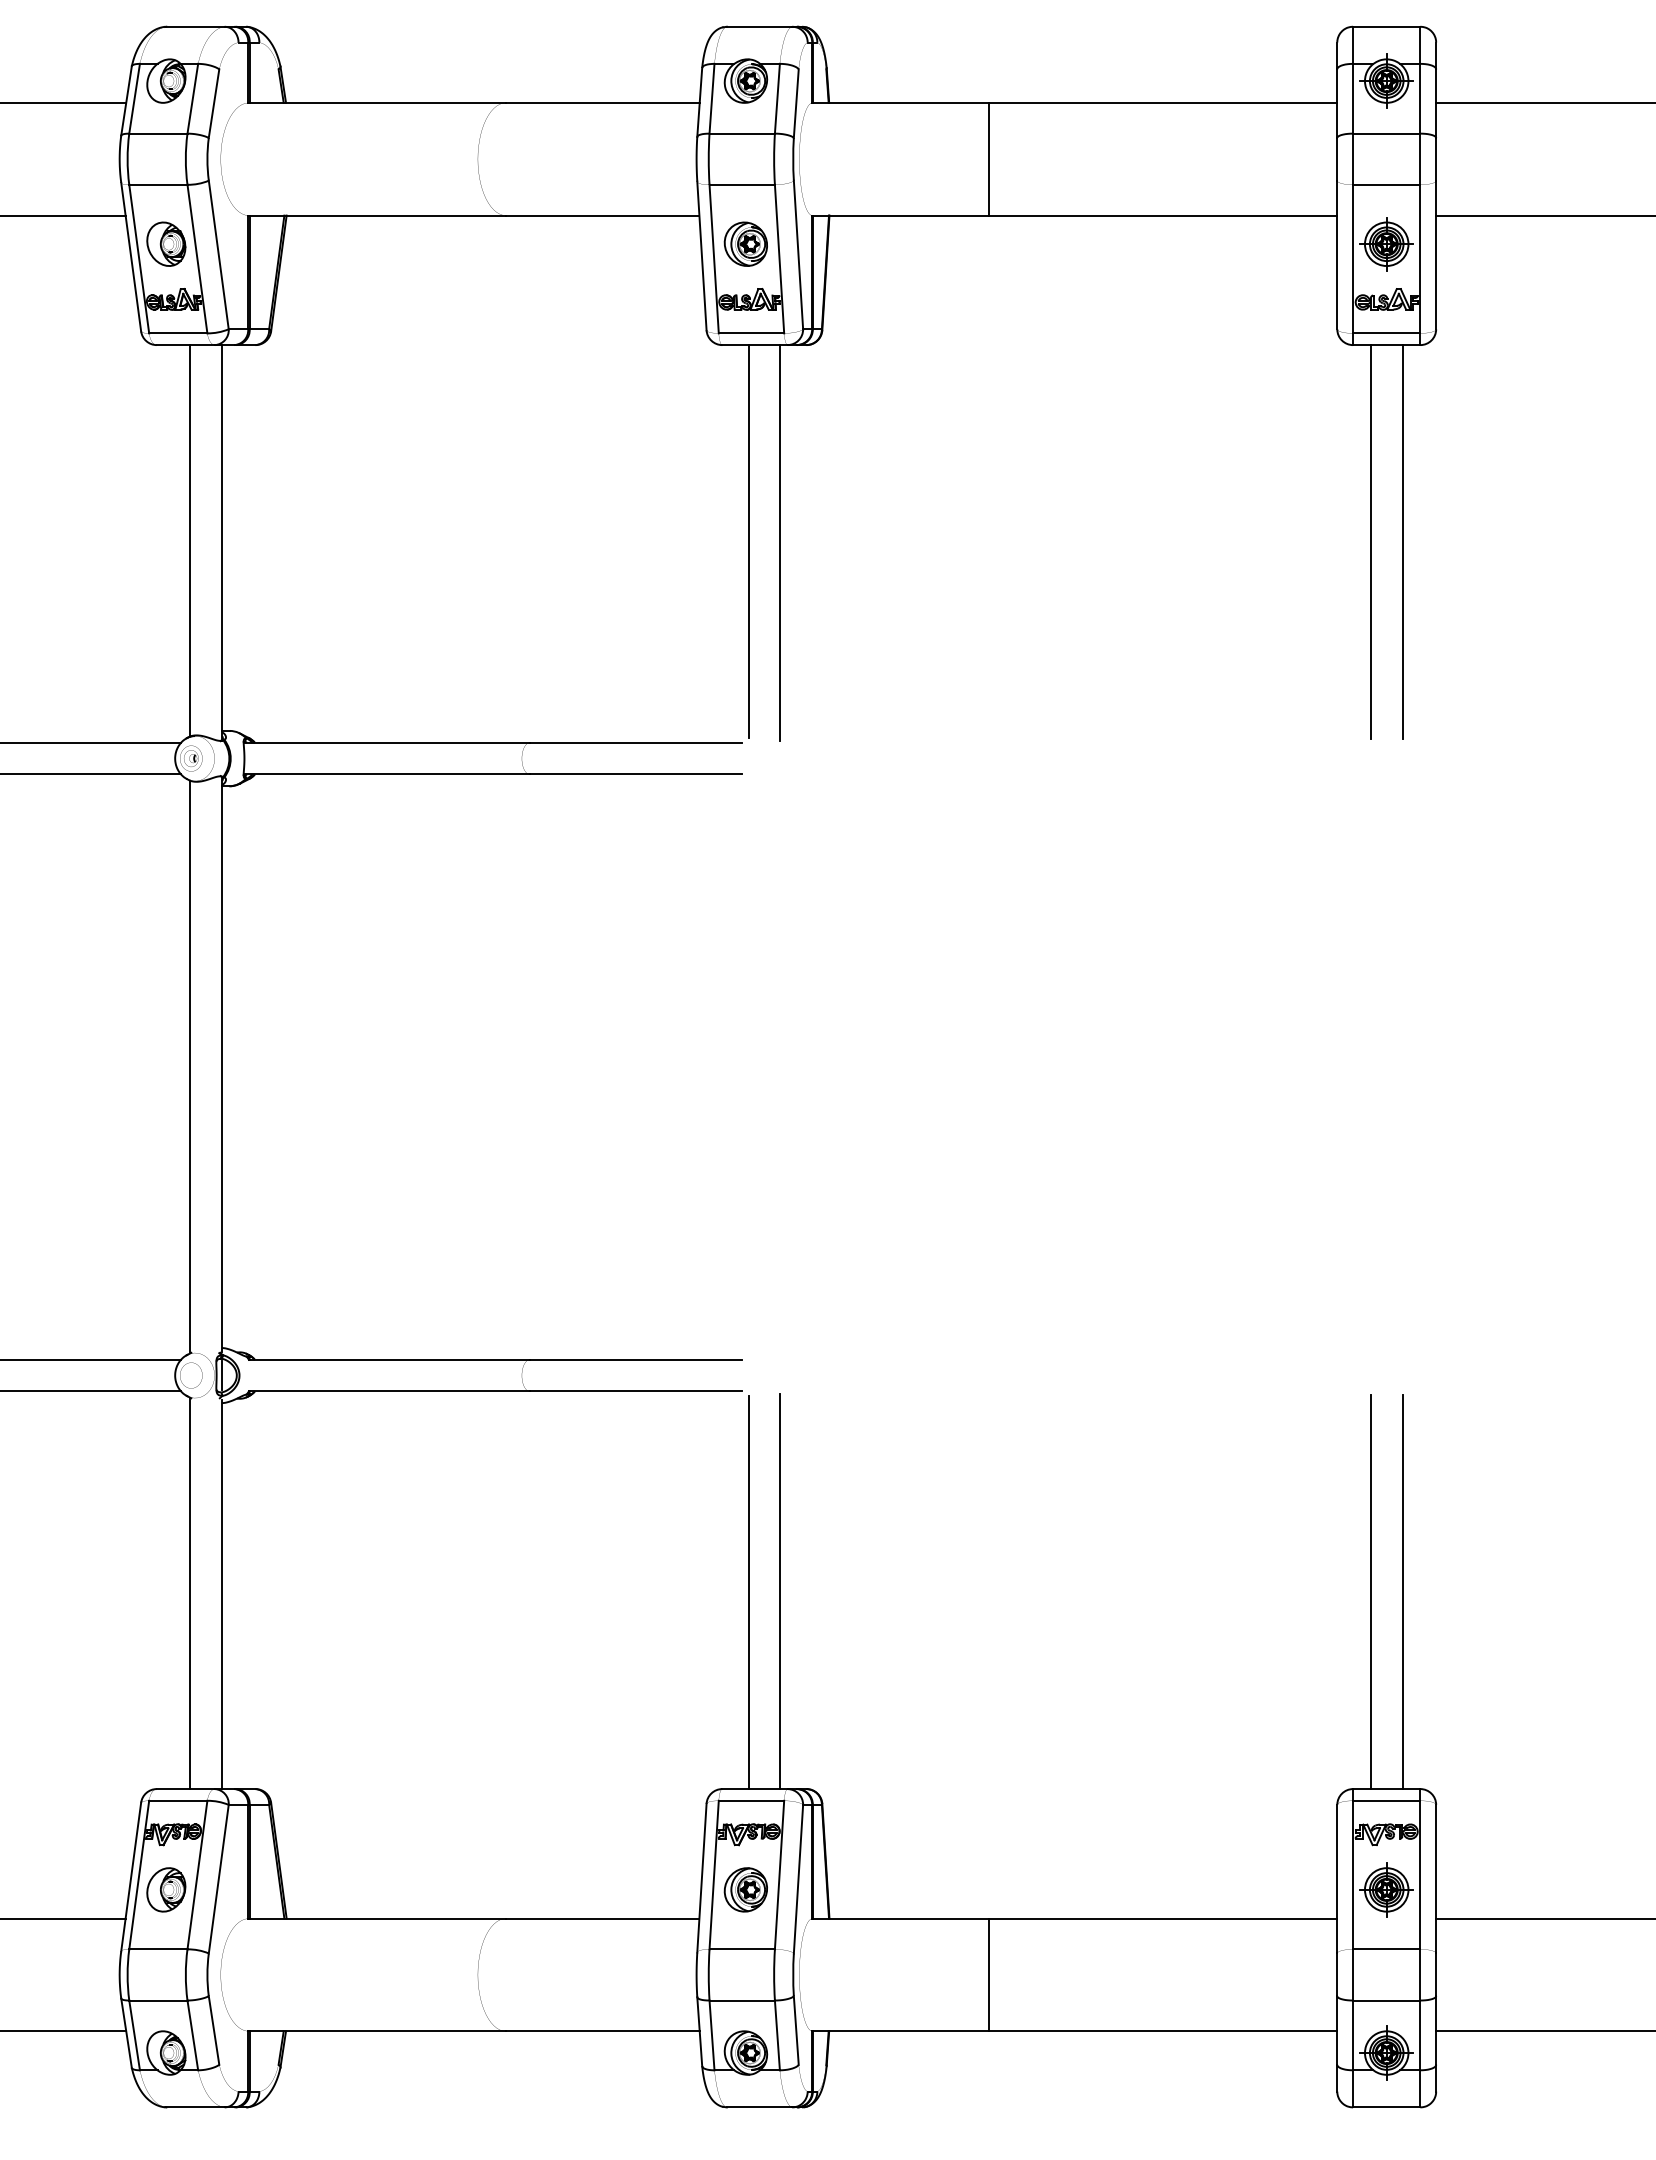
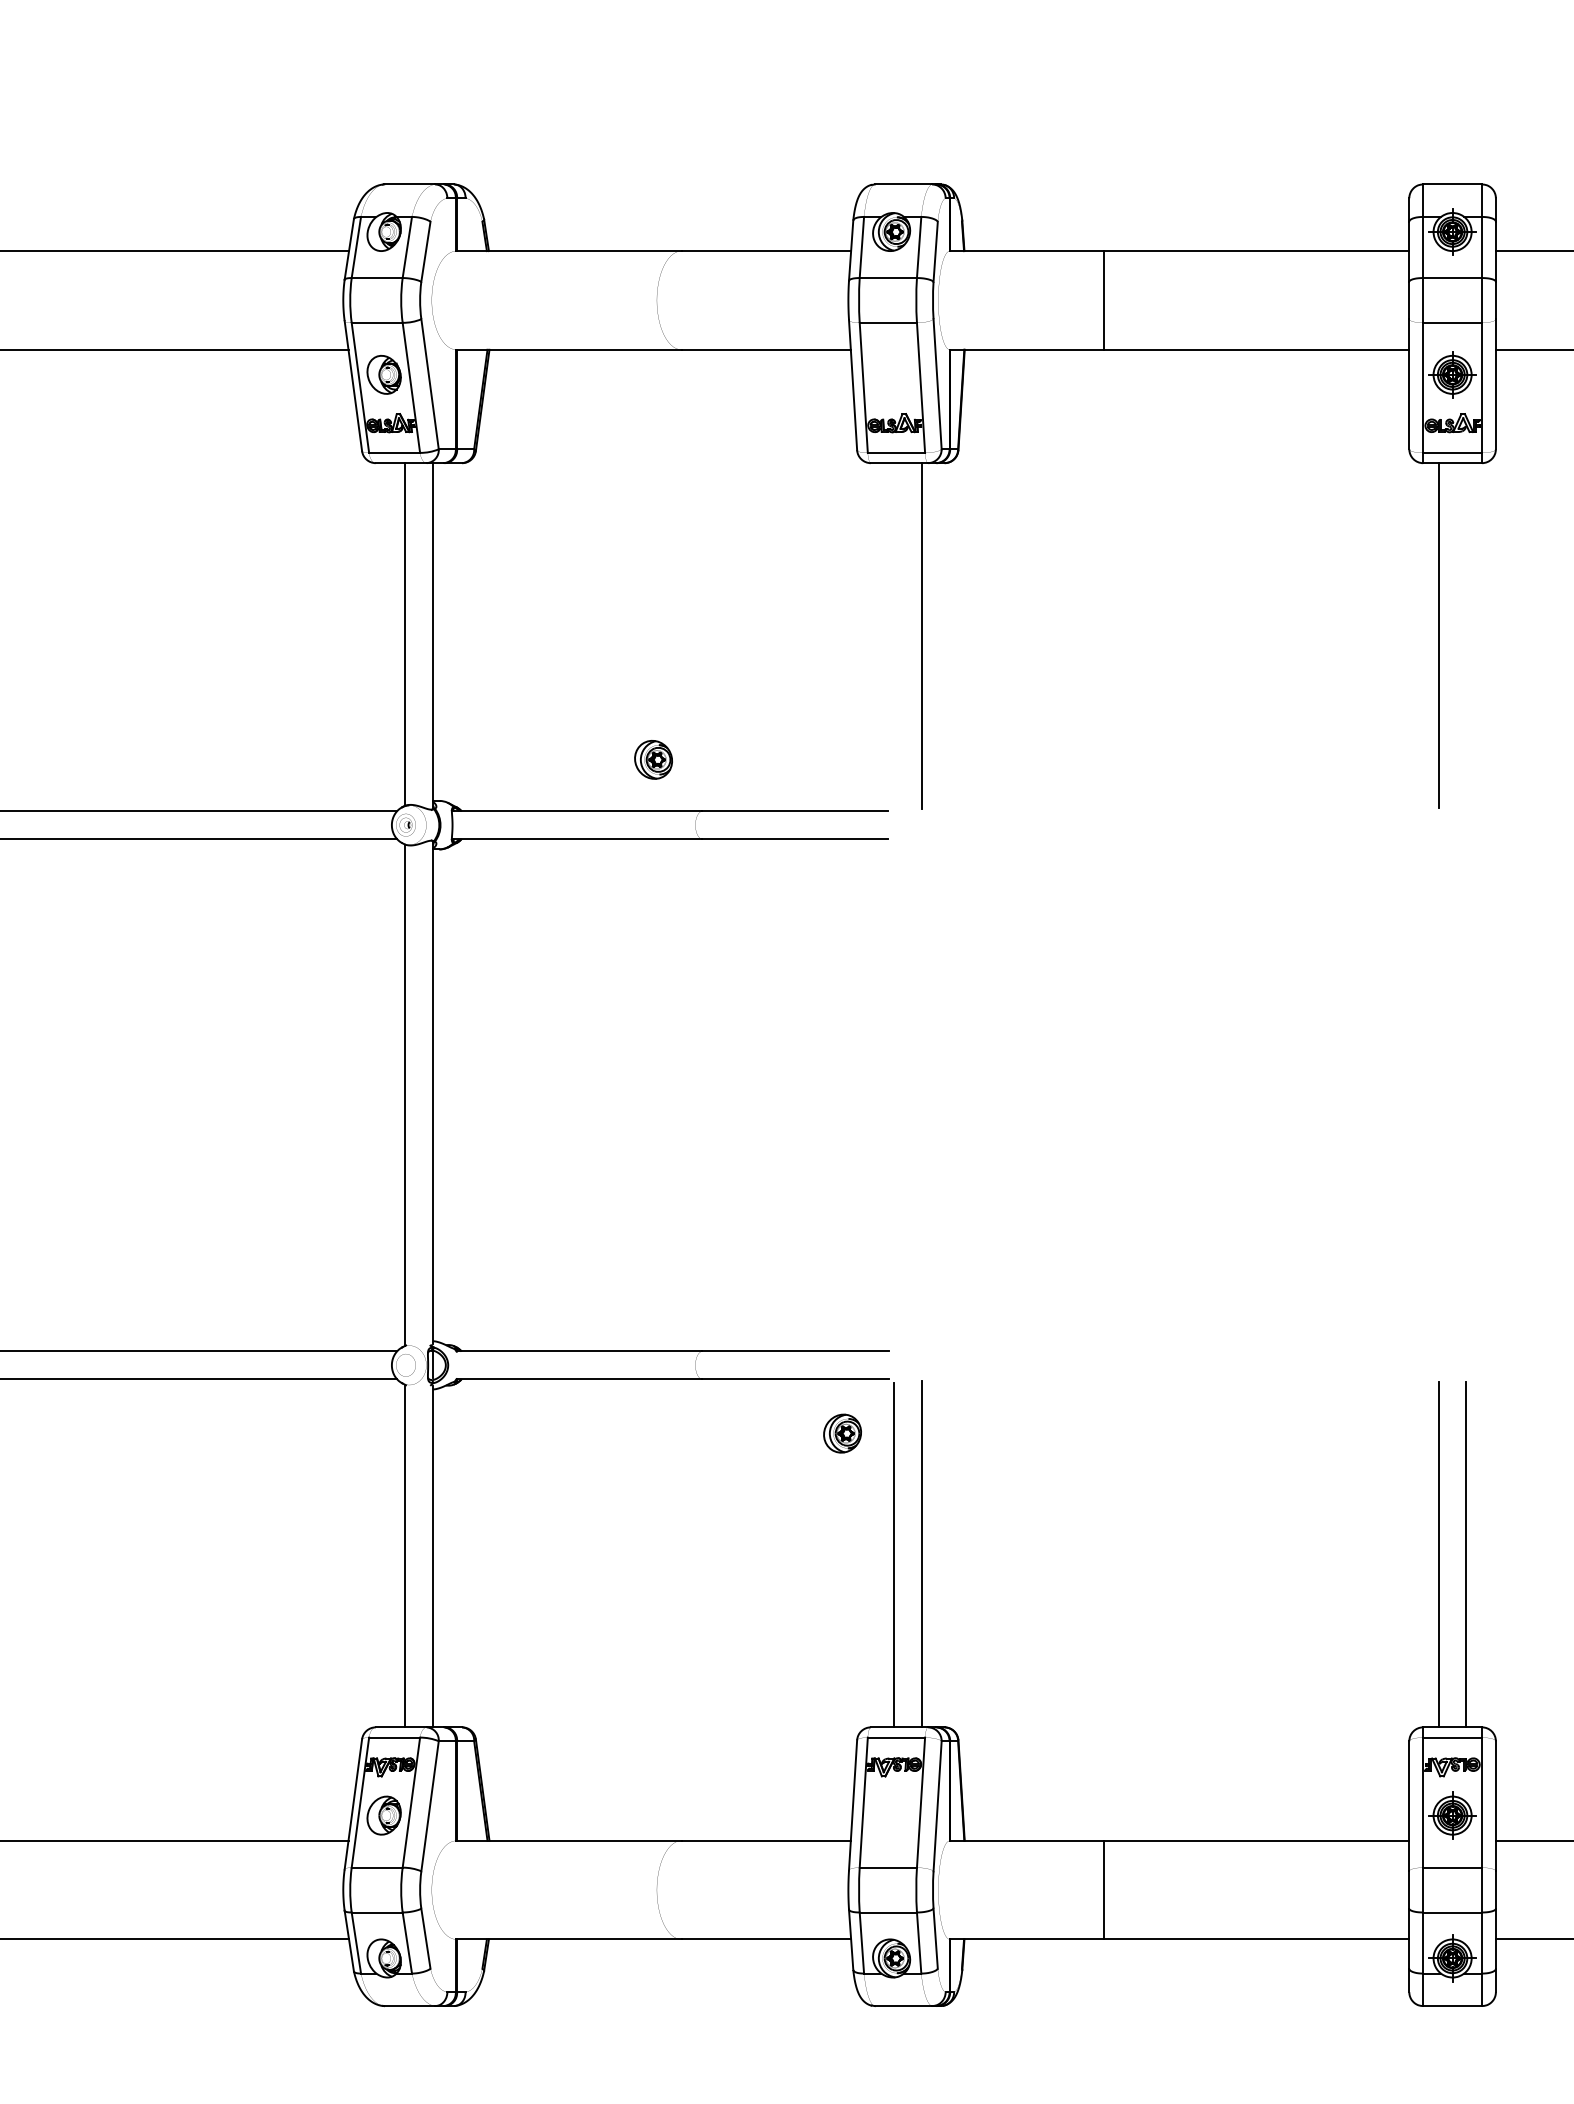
part: (745, 243) -> (653, 759), moved
line: (748, 541) -> (893, 635), removed
line: (1402, 541) -> (1466, 635), removed
part: (745, 1889) -> (842, 1433), moved

